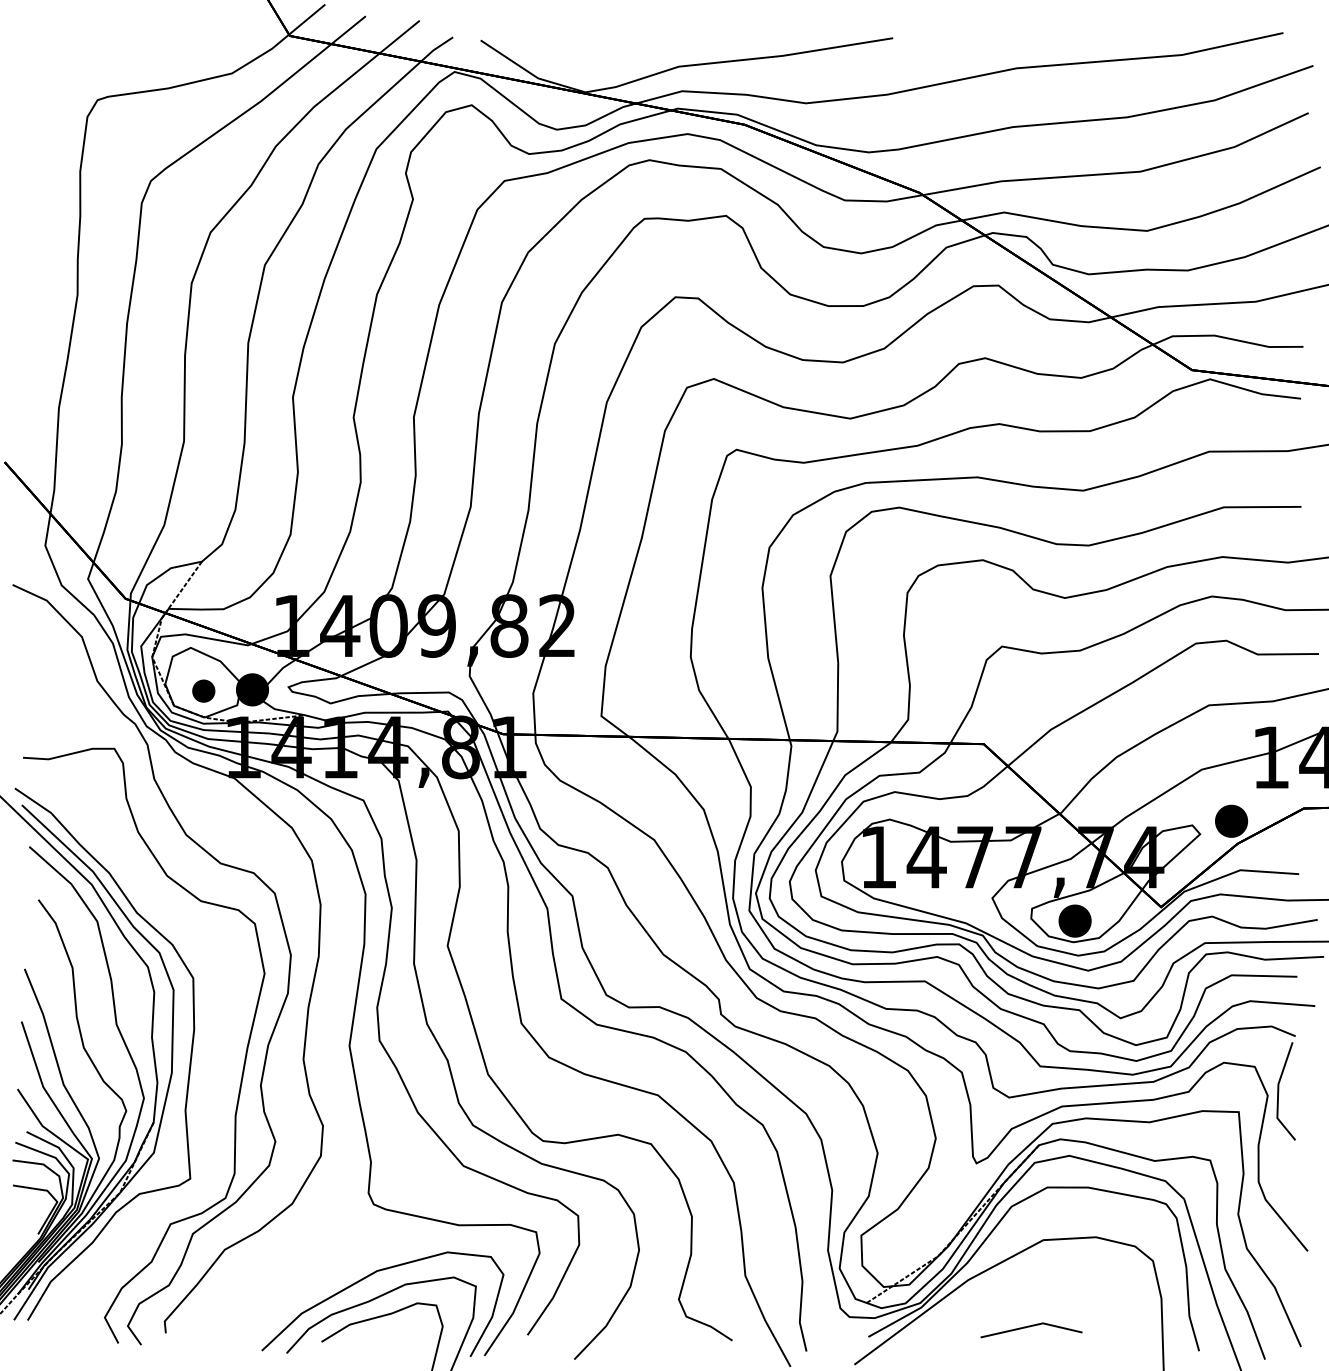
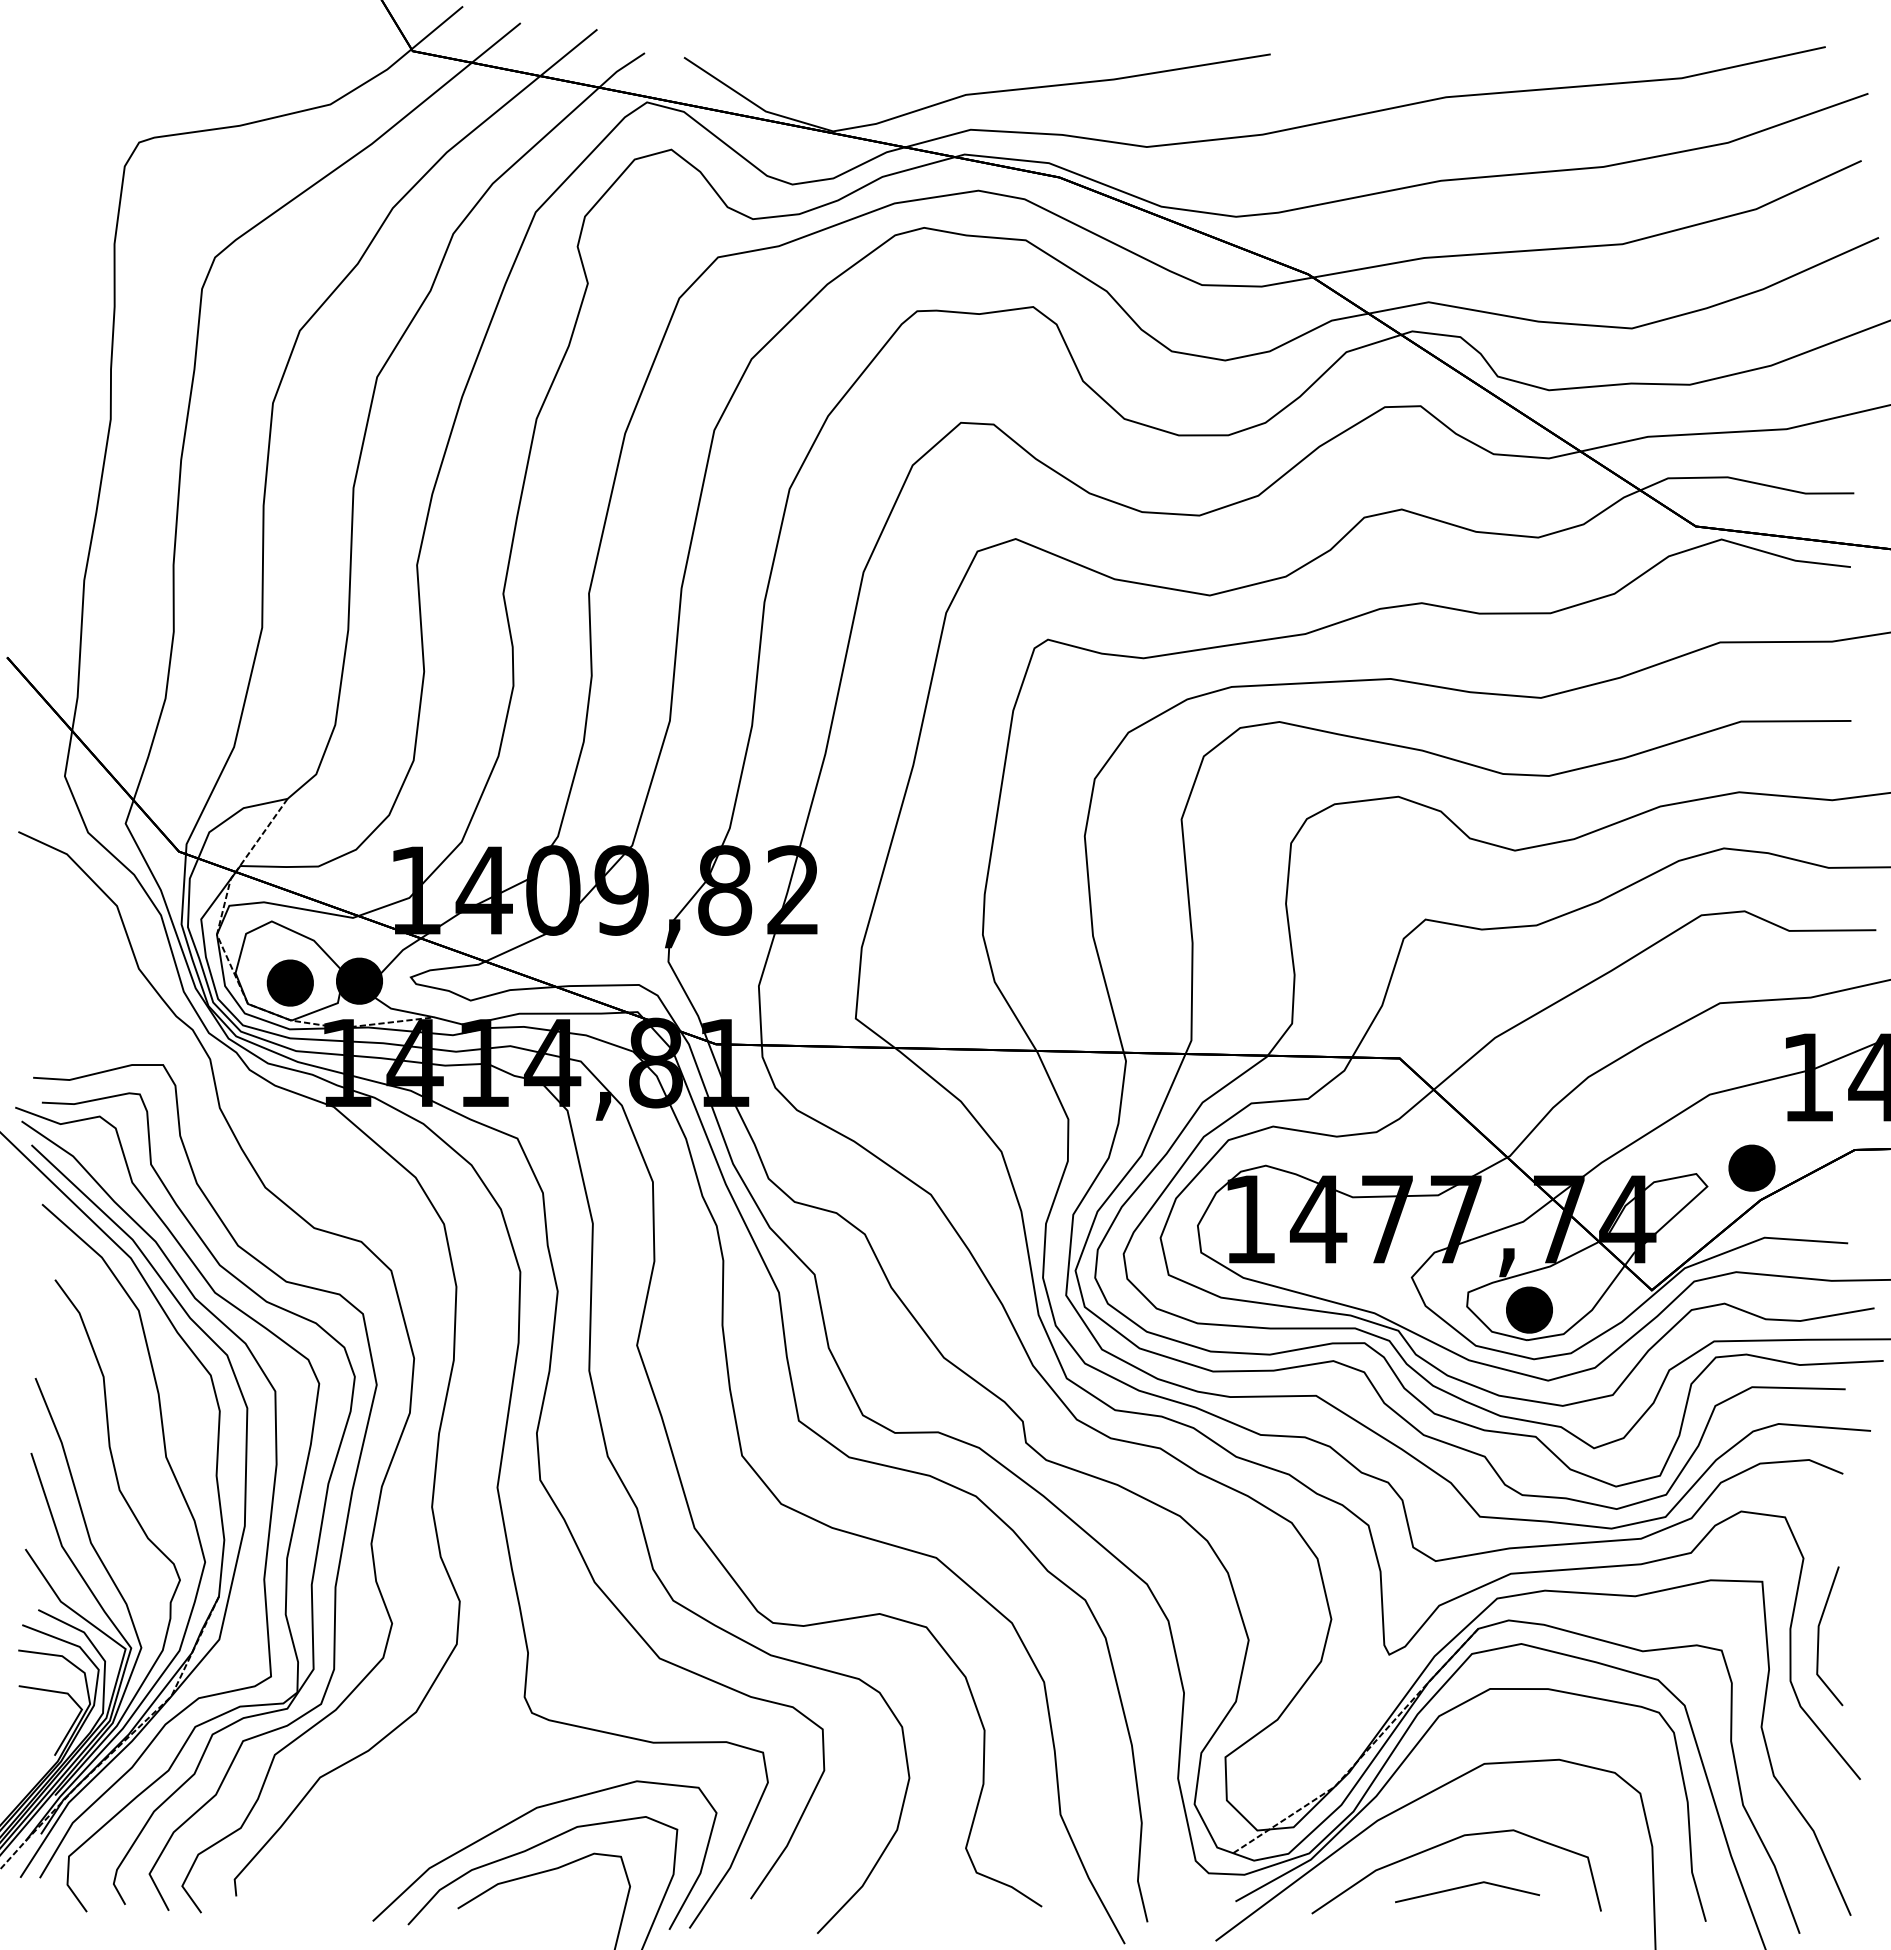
part: (203, 690) -> (289, 982), size x1.43
part: (206, 1069) -> (293, 1521), added
line: (1279, 1091) -> (1819, 1636), moved
curve: (1015, 1296) -> (1444, 1844), added

